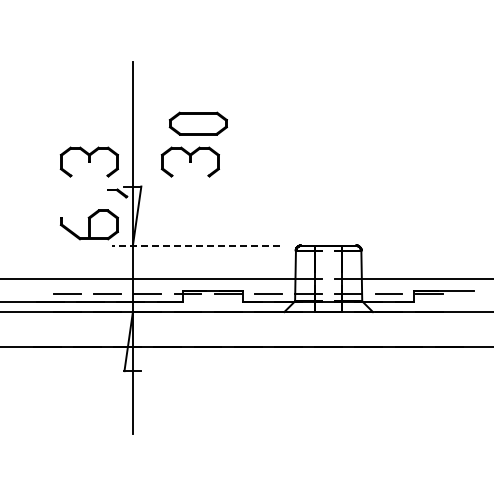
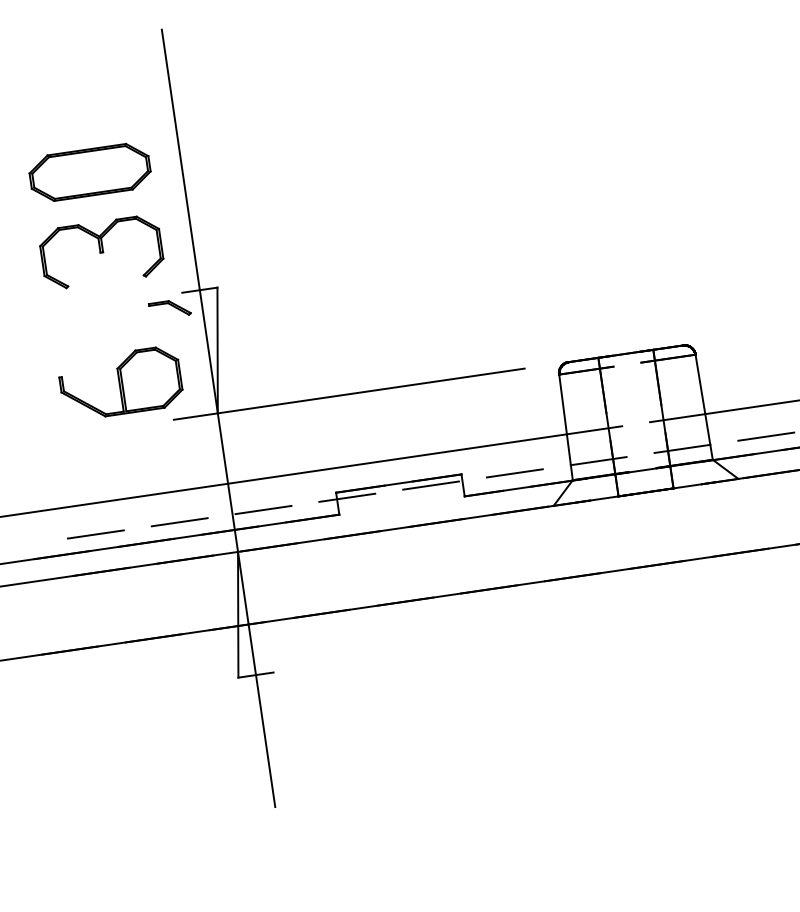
part: (197, 123) -> (88, 172), moved
part: (189, 161) -> (310, 220), removed
line: (195, 245) -> (348, 394), dashed -> solid

